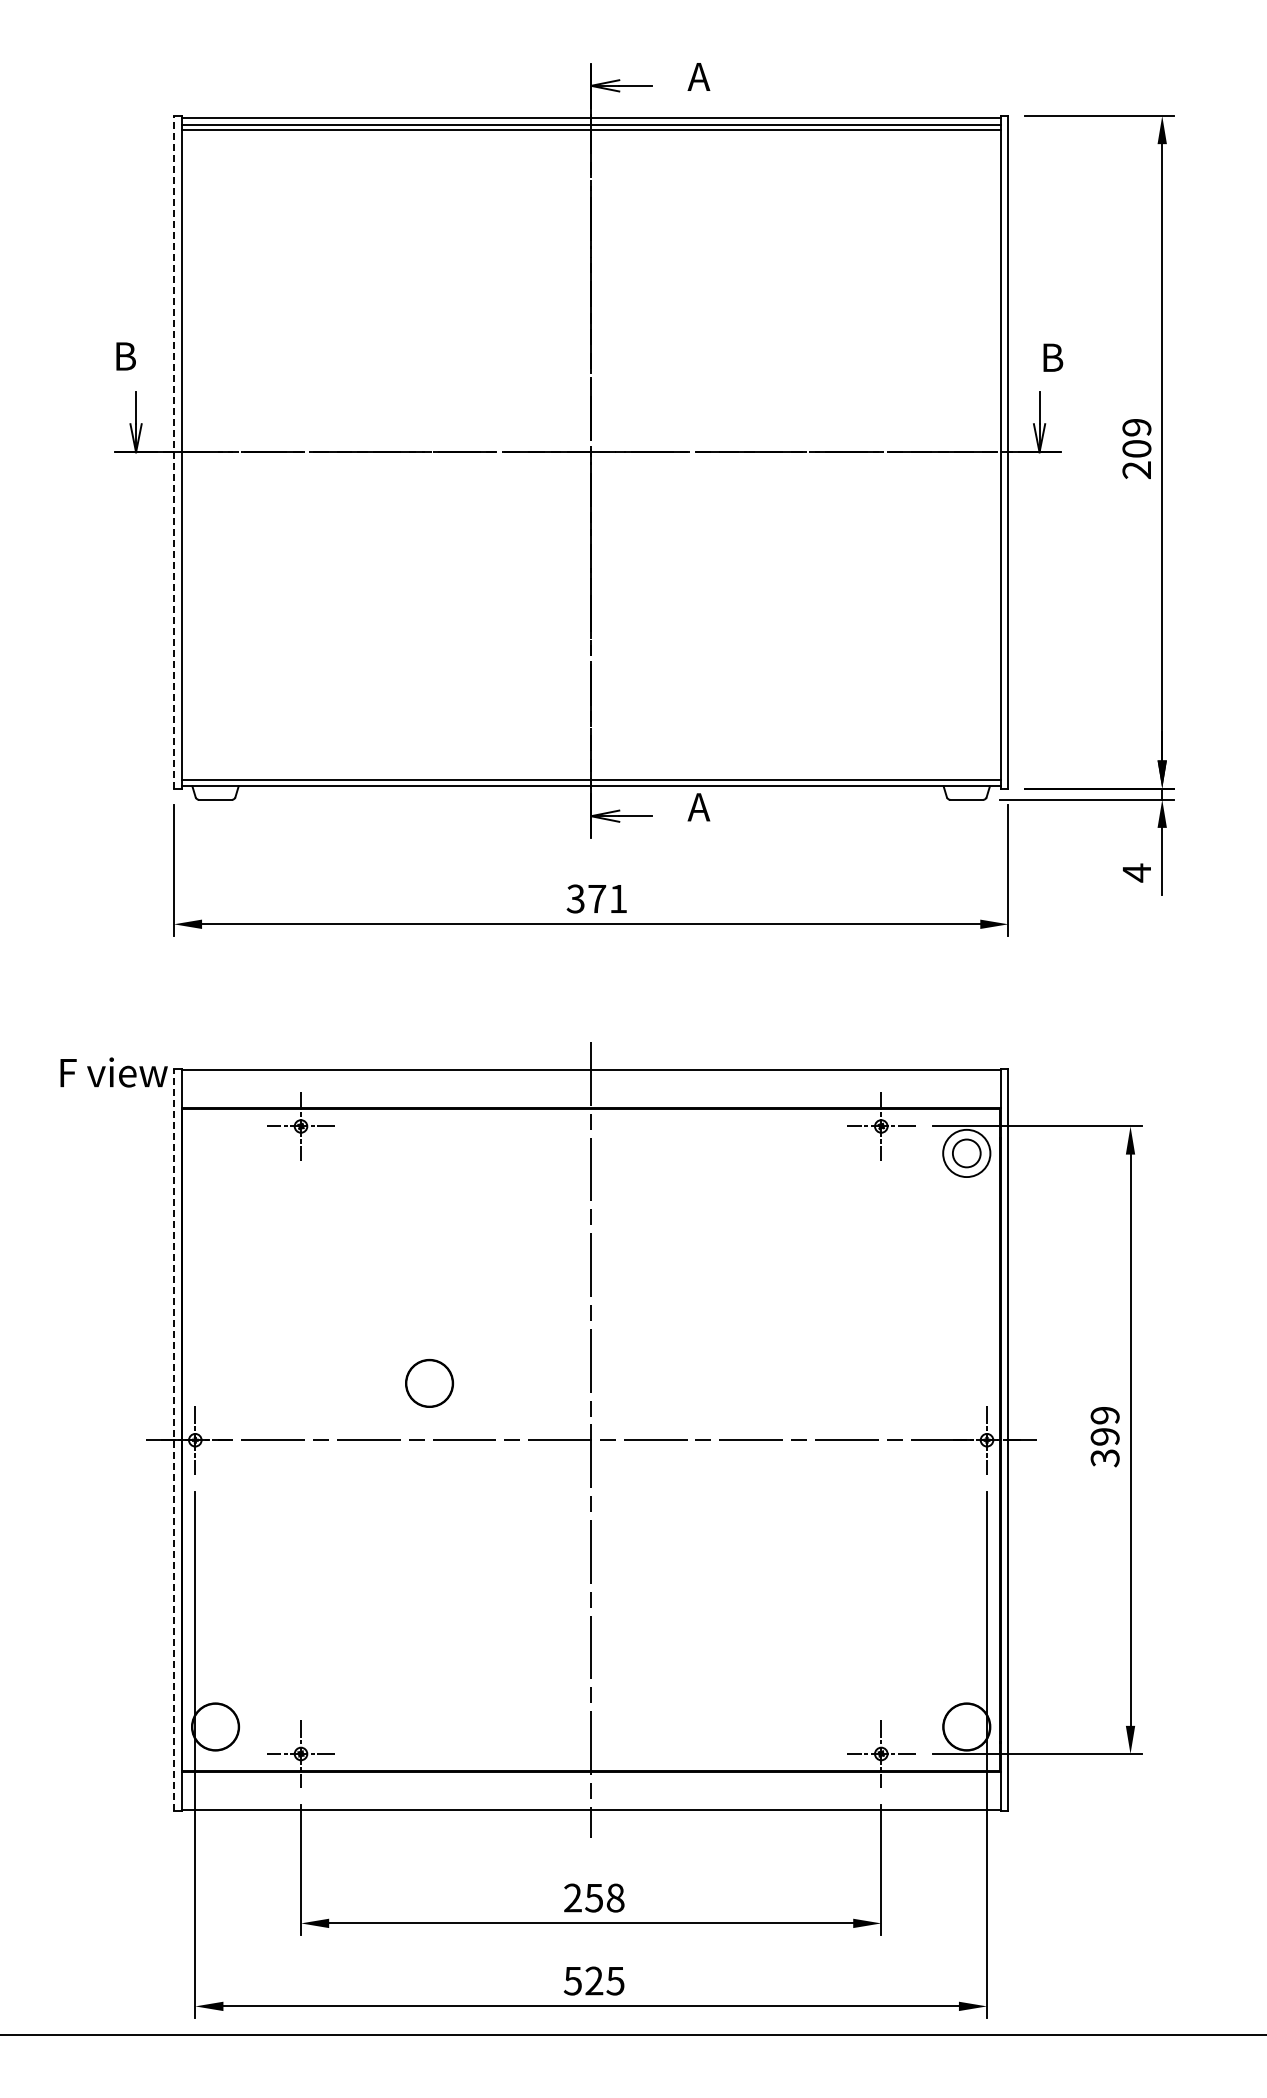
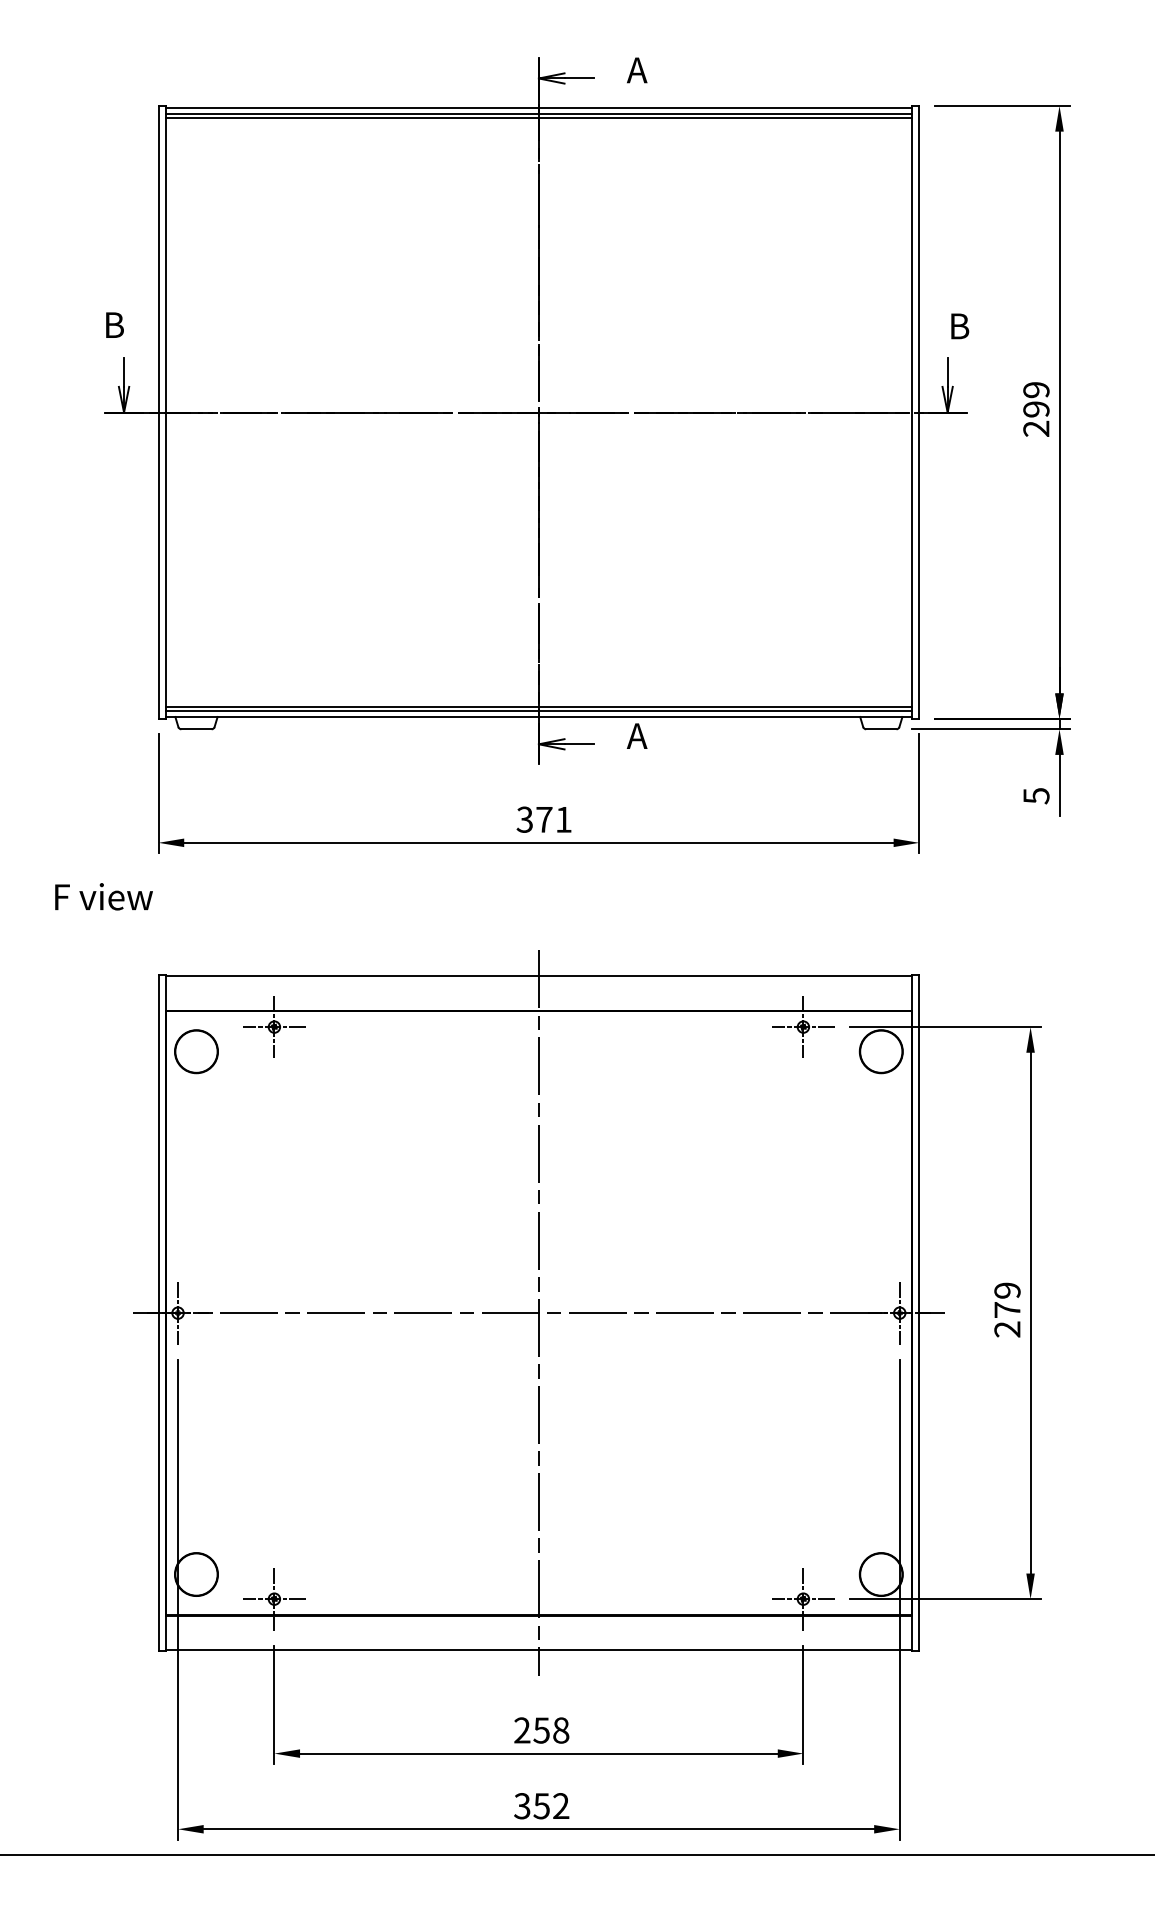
text: (1136, 448) -> (1036, 409), 209 -> 299
line: (173, 451) -> (158, 411), dashed -> solid
line: (590, 775) -> (538, 707), added
text: (1136, 872) -> (1036, 795), 4 -> 5
text: (113, 1072) -> (103, 896), moved
circle: (966, 1153) -> (881, 1051), size x1.67
circle: (429, 1383) -> (196, 1051), moved
line: (173, 1439) -> (158, 1312), dashed -> solid
text: (1104, 1447) -> (1006, 1319), 399 -> 279
text: (594, 1980) -> (541, 1805), 525 -> 352

